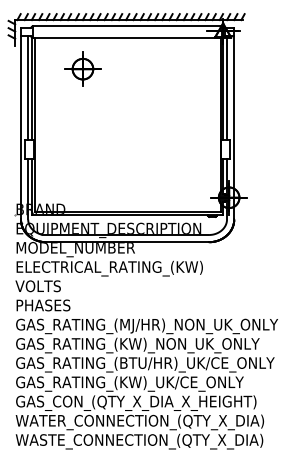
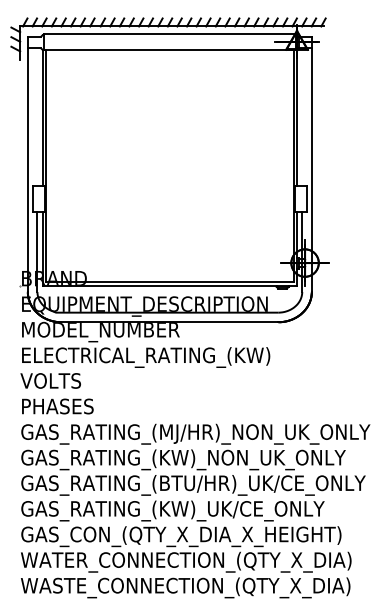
part: (83, 68) -> (110, 91), removed
line: (28, 88) -> (37, 117), removed
line: (227, 88) -> (302, 117), removed

